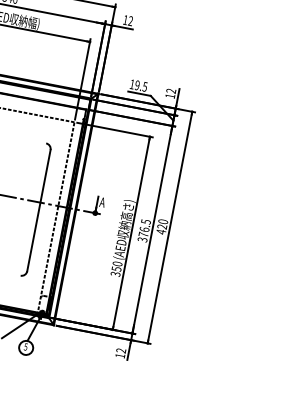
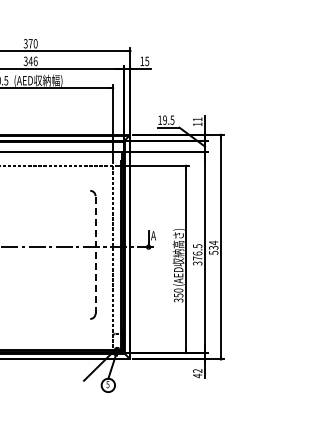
text: (131, 20) -> (147, 60), 12 -> 15
text: (171, 91) -> (197, 119), 12 -> 11
line: (38, 210) -> (95, 254), solid -> dashed
text: (162, 226) -> (213, 247), 420 -> 534
text: (120, 355) -> (197, 375), 12 -> 42

